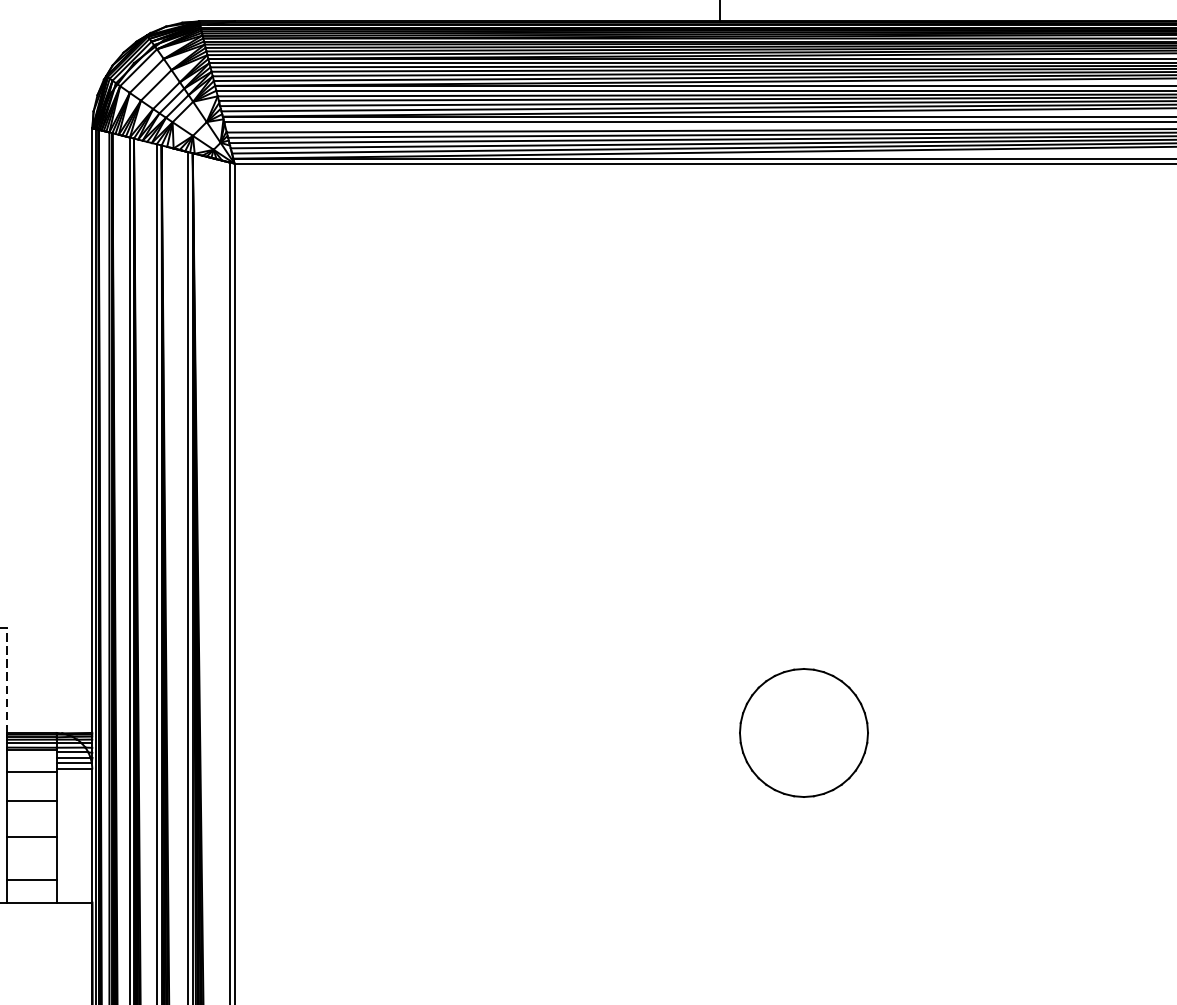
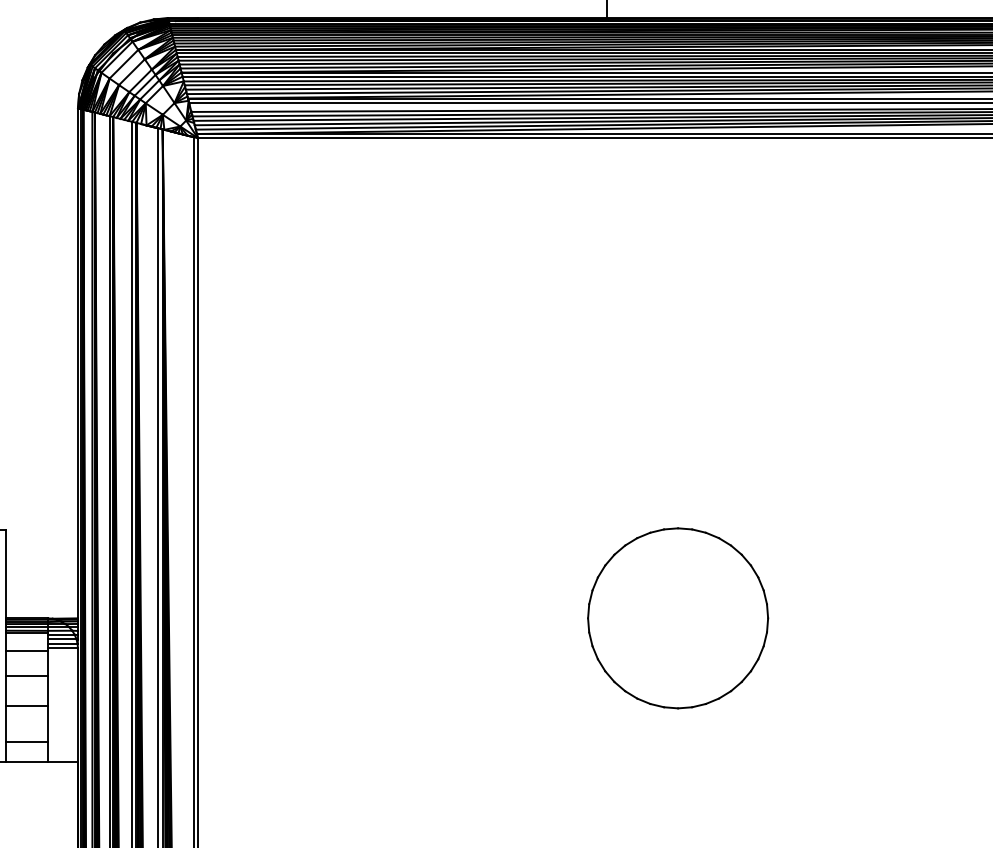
line: (7, 679) -> (6, 573), dashed -> solid
part: (804, 733) -> (678, 618), size x1.67

